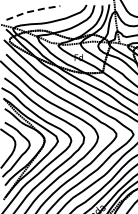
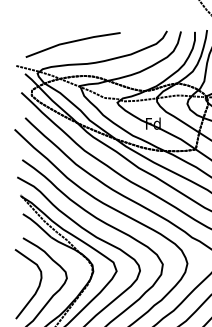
line: (33, 11) -> (73, 42), dashed -> solid

